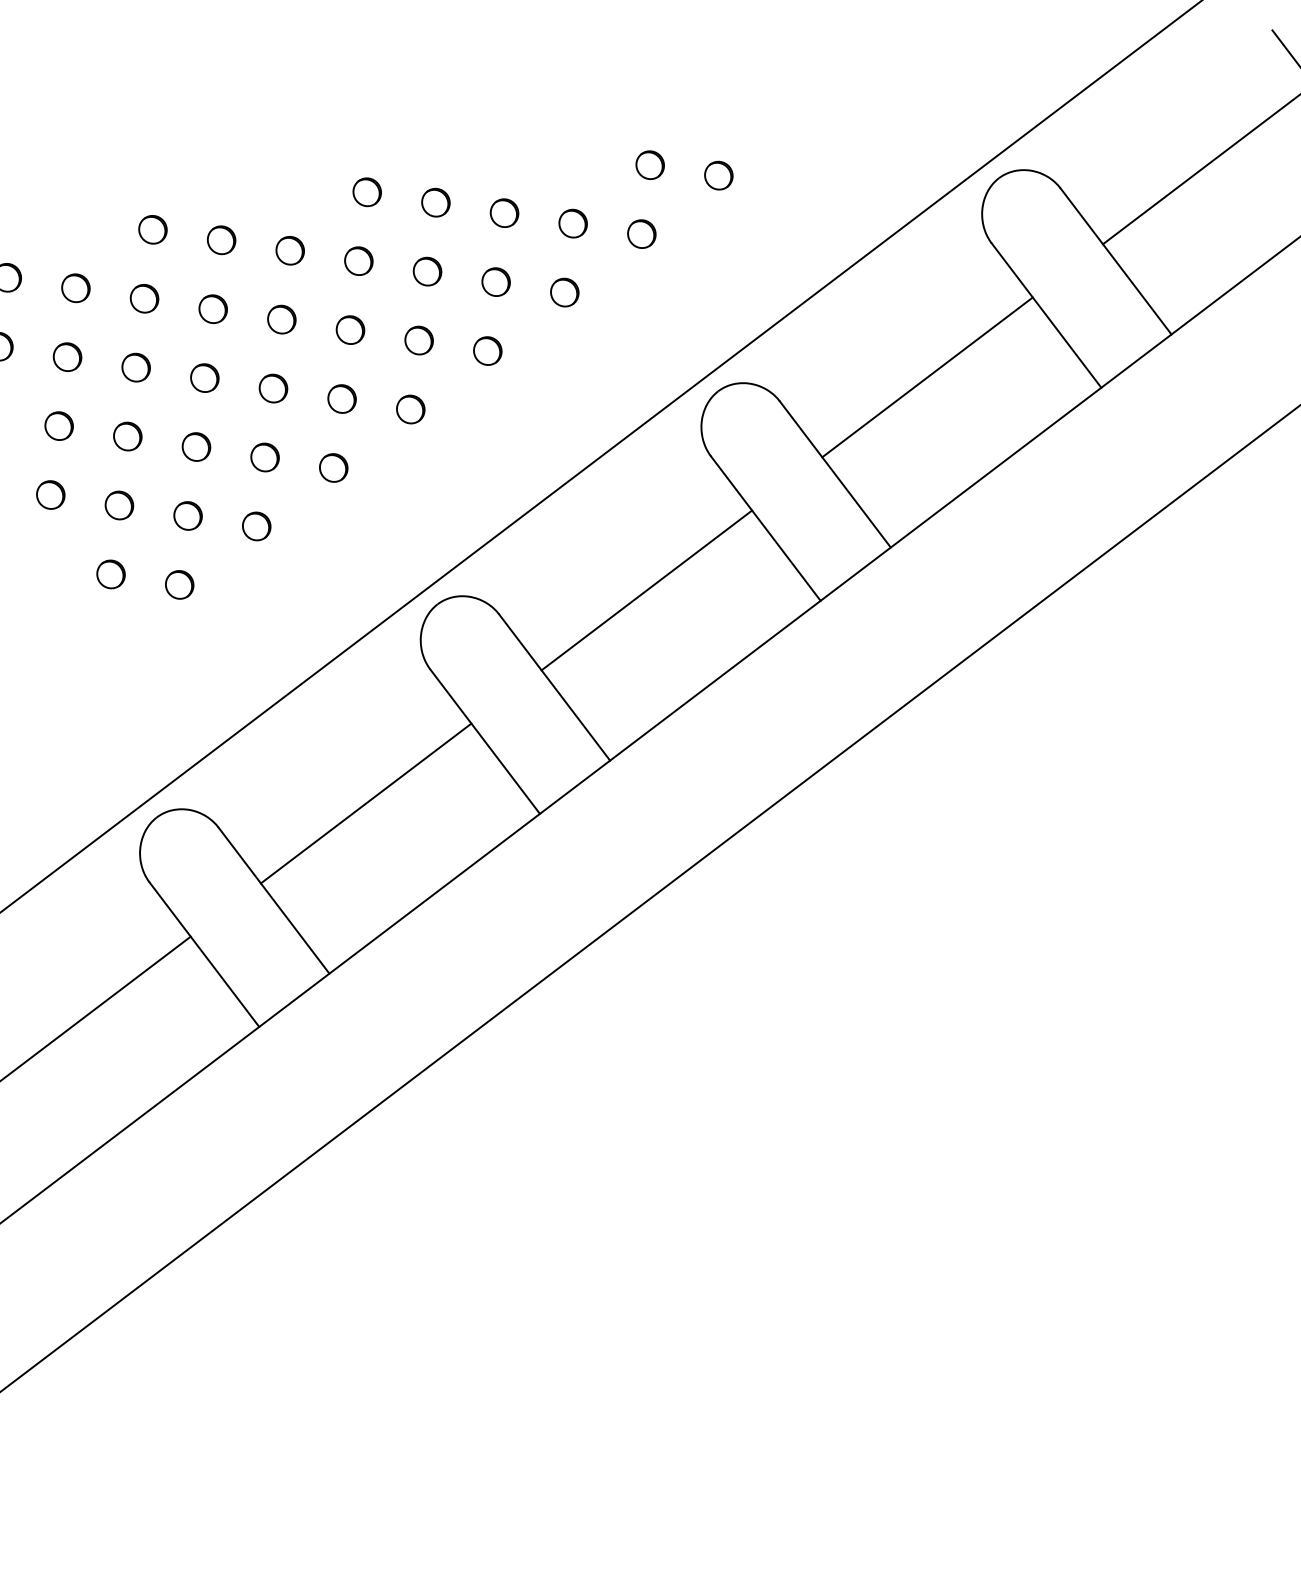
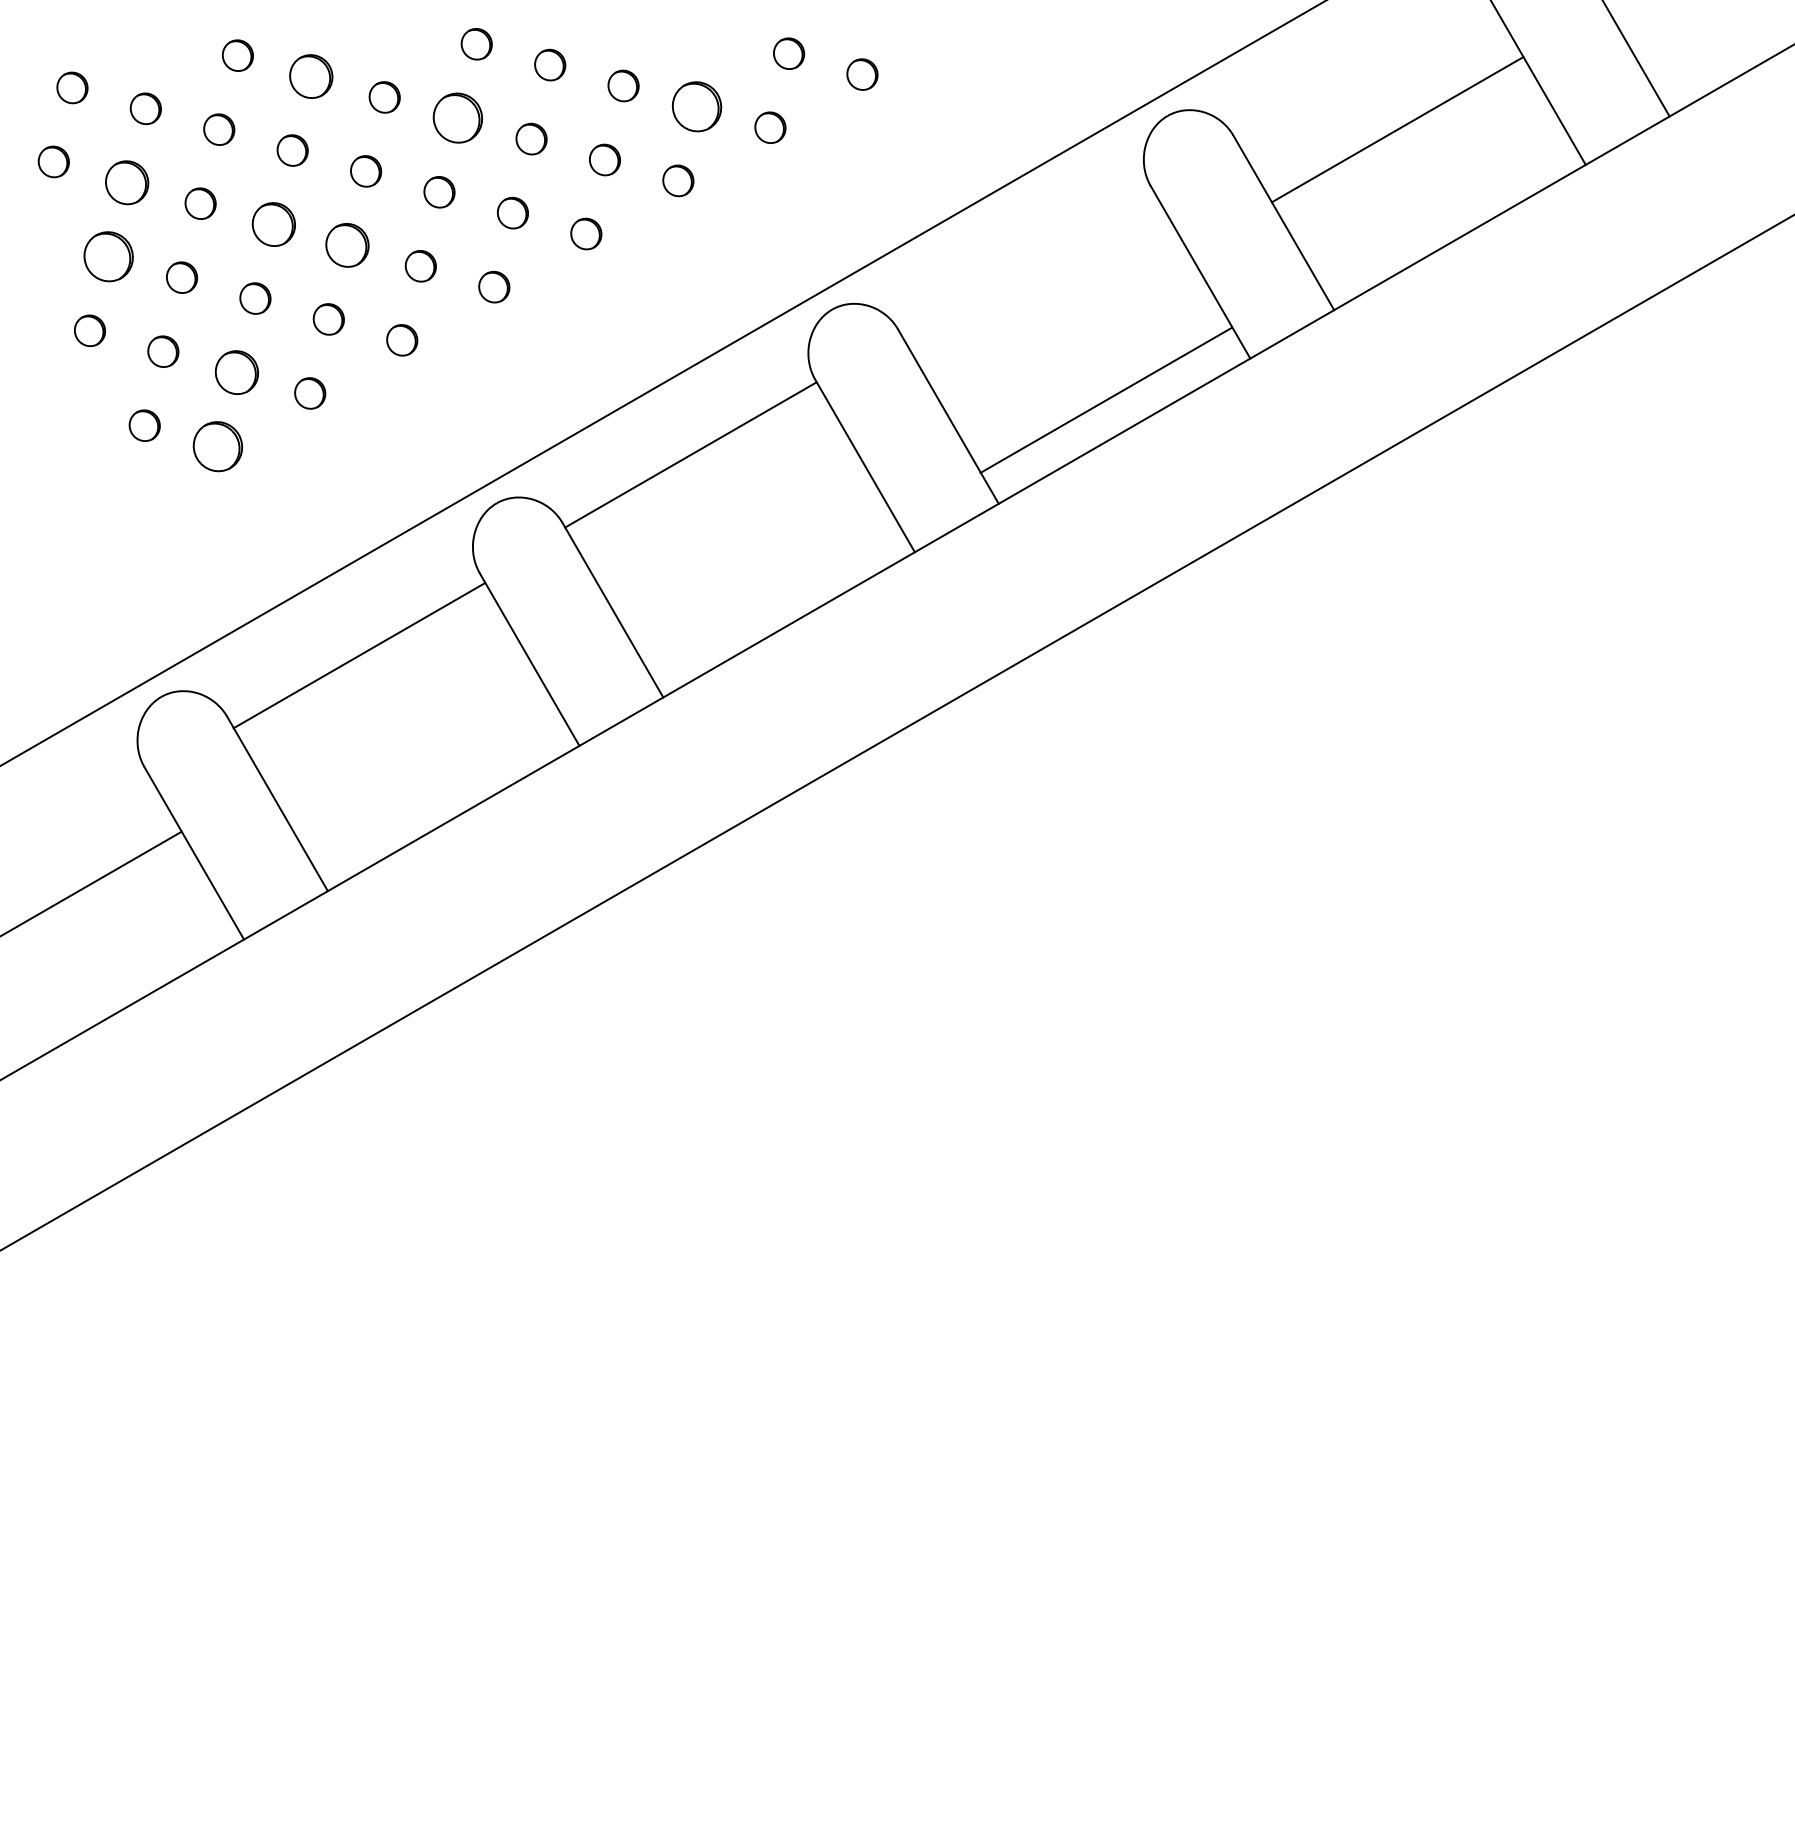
part: (572, 223) -> (696, 106), size x1.6
part: (221, 240) -> (311, 76), size x1.4
part: (359, 261) -> (458, 118), size x1.6
part: (67, 356) -> (127, 182), size x1.4
line: (927, 376) -> (1106, 399), moved
part: (205, 378) -> (274, 224), size x1.4
part: (273, 388) -> (347, 245), size x1.4
part: (59, 425) -> (108, 256), size x1.6
part: (187, 515) -> (236, 372), size x1.4
part: (179, 584) -> (218, 446), size x1.6
line: (646, 590) -> (690, 454), moved
line: (366, 803) -> (359, 655), moved

